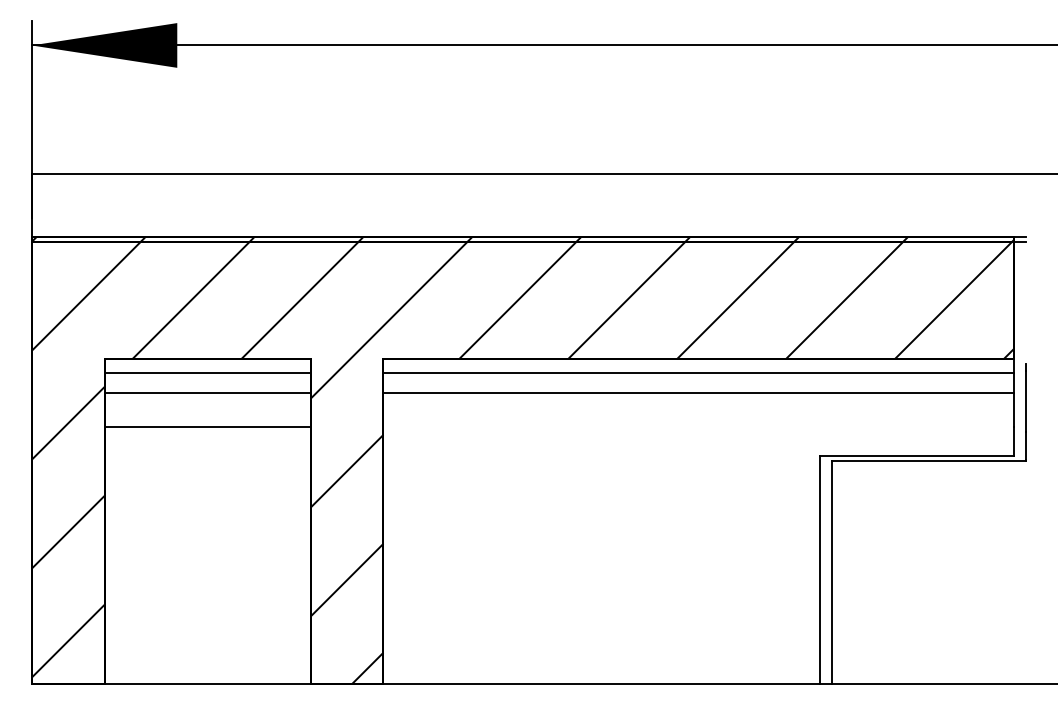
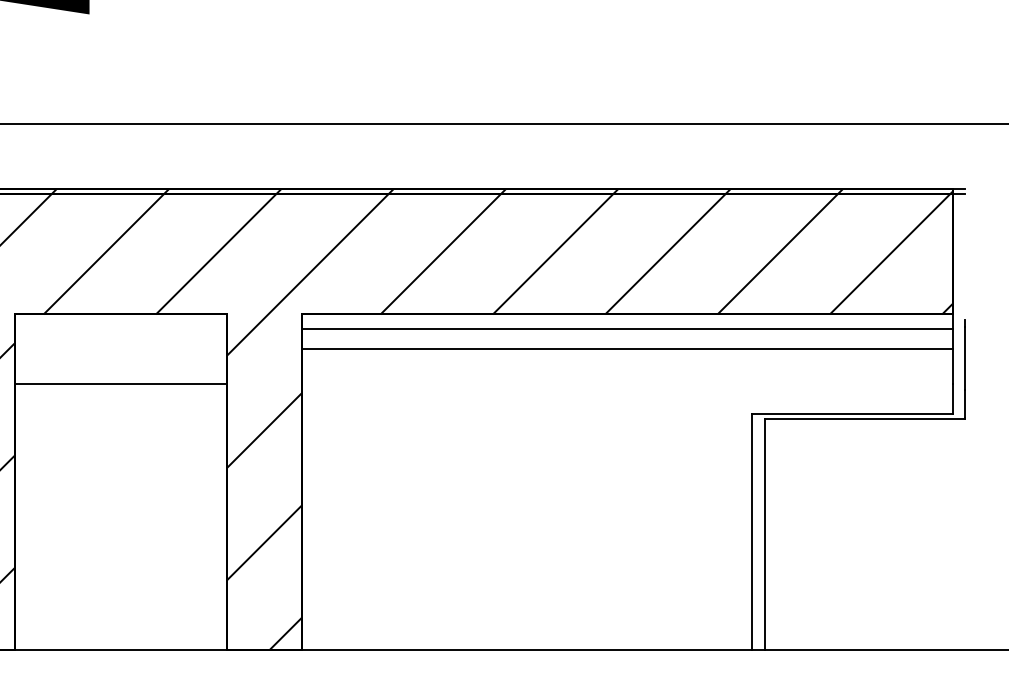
line: (207, 373) -> (120, 329), removed
line: (207, 392) -> (120, 349), removed

